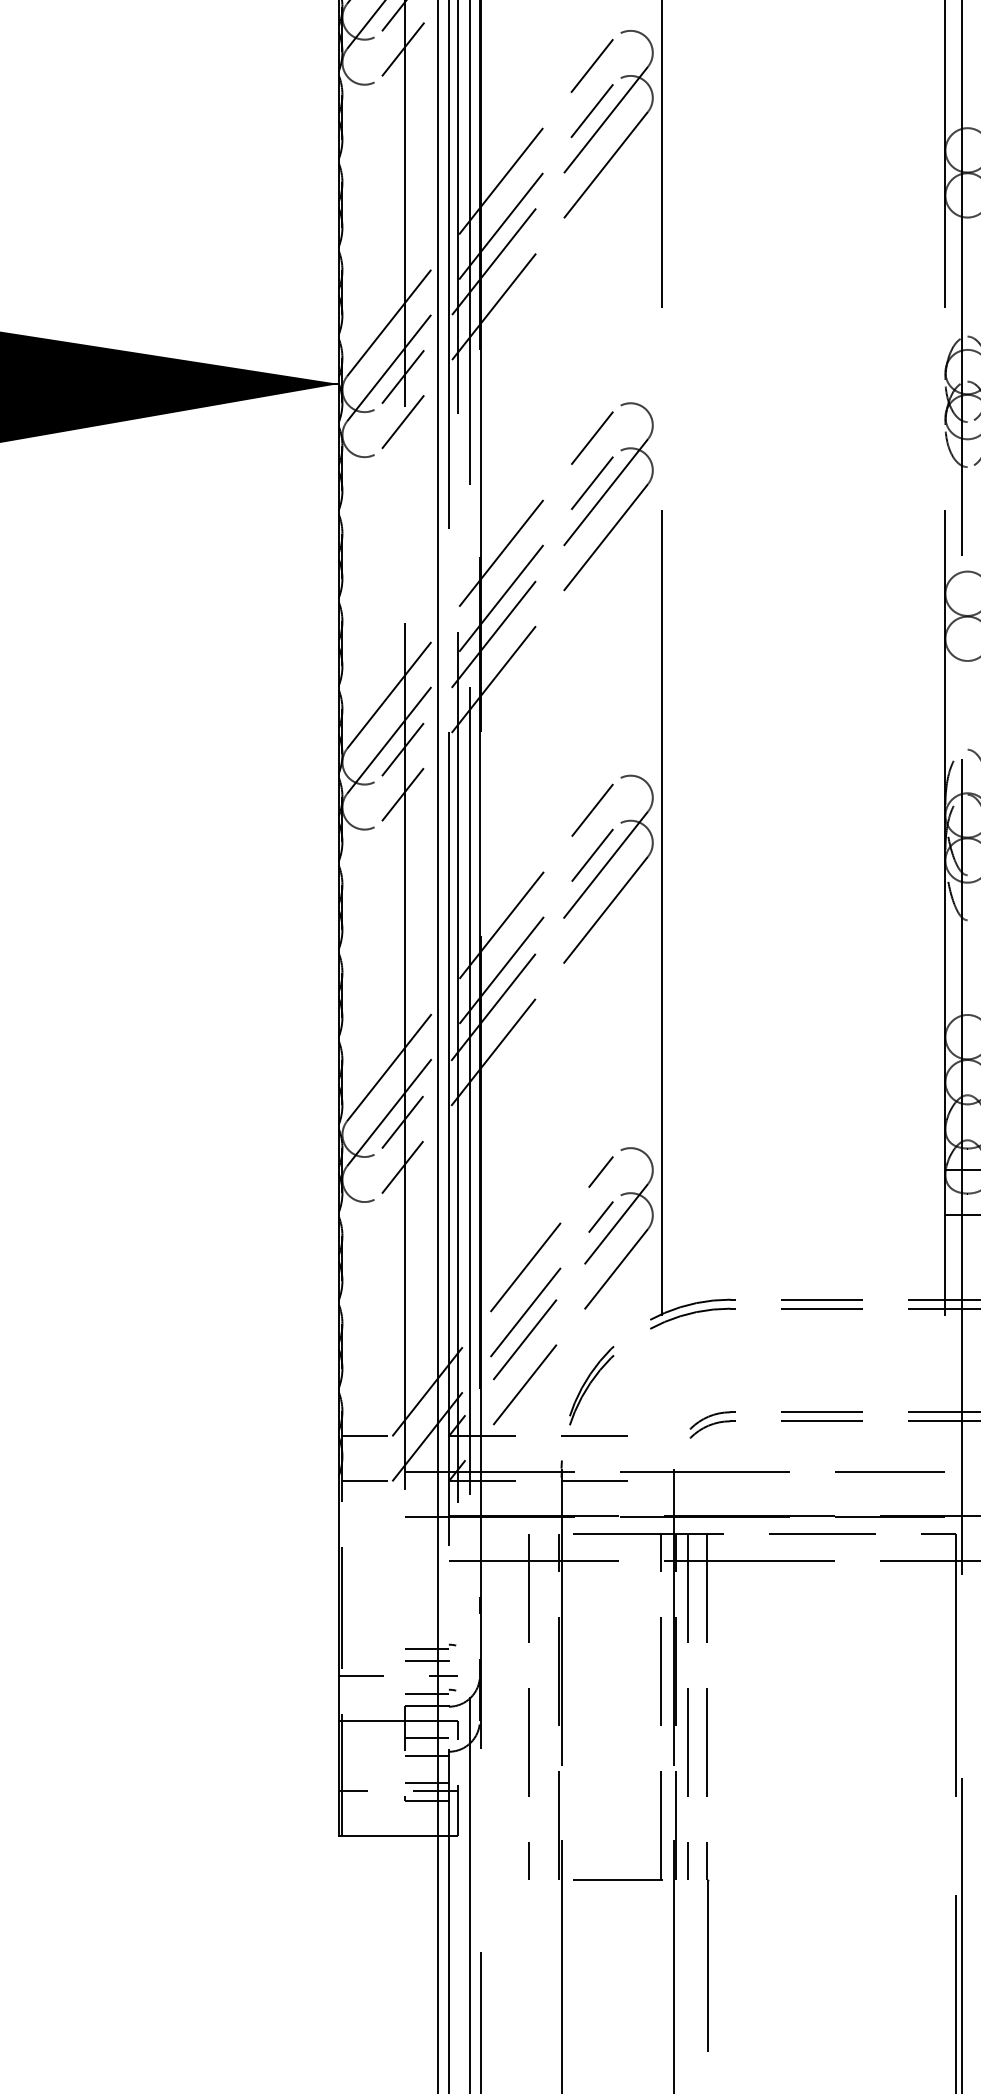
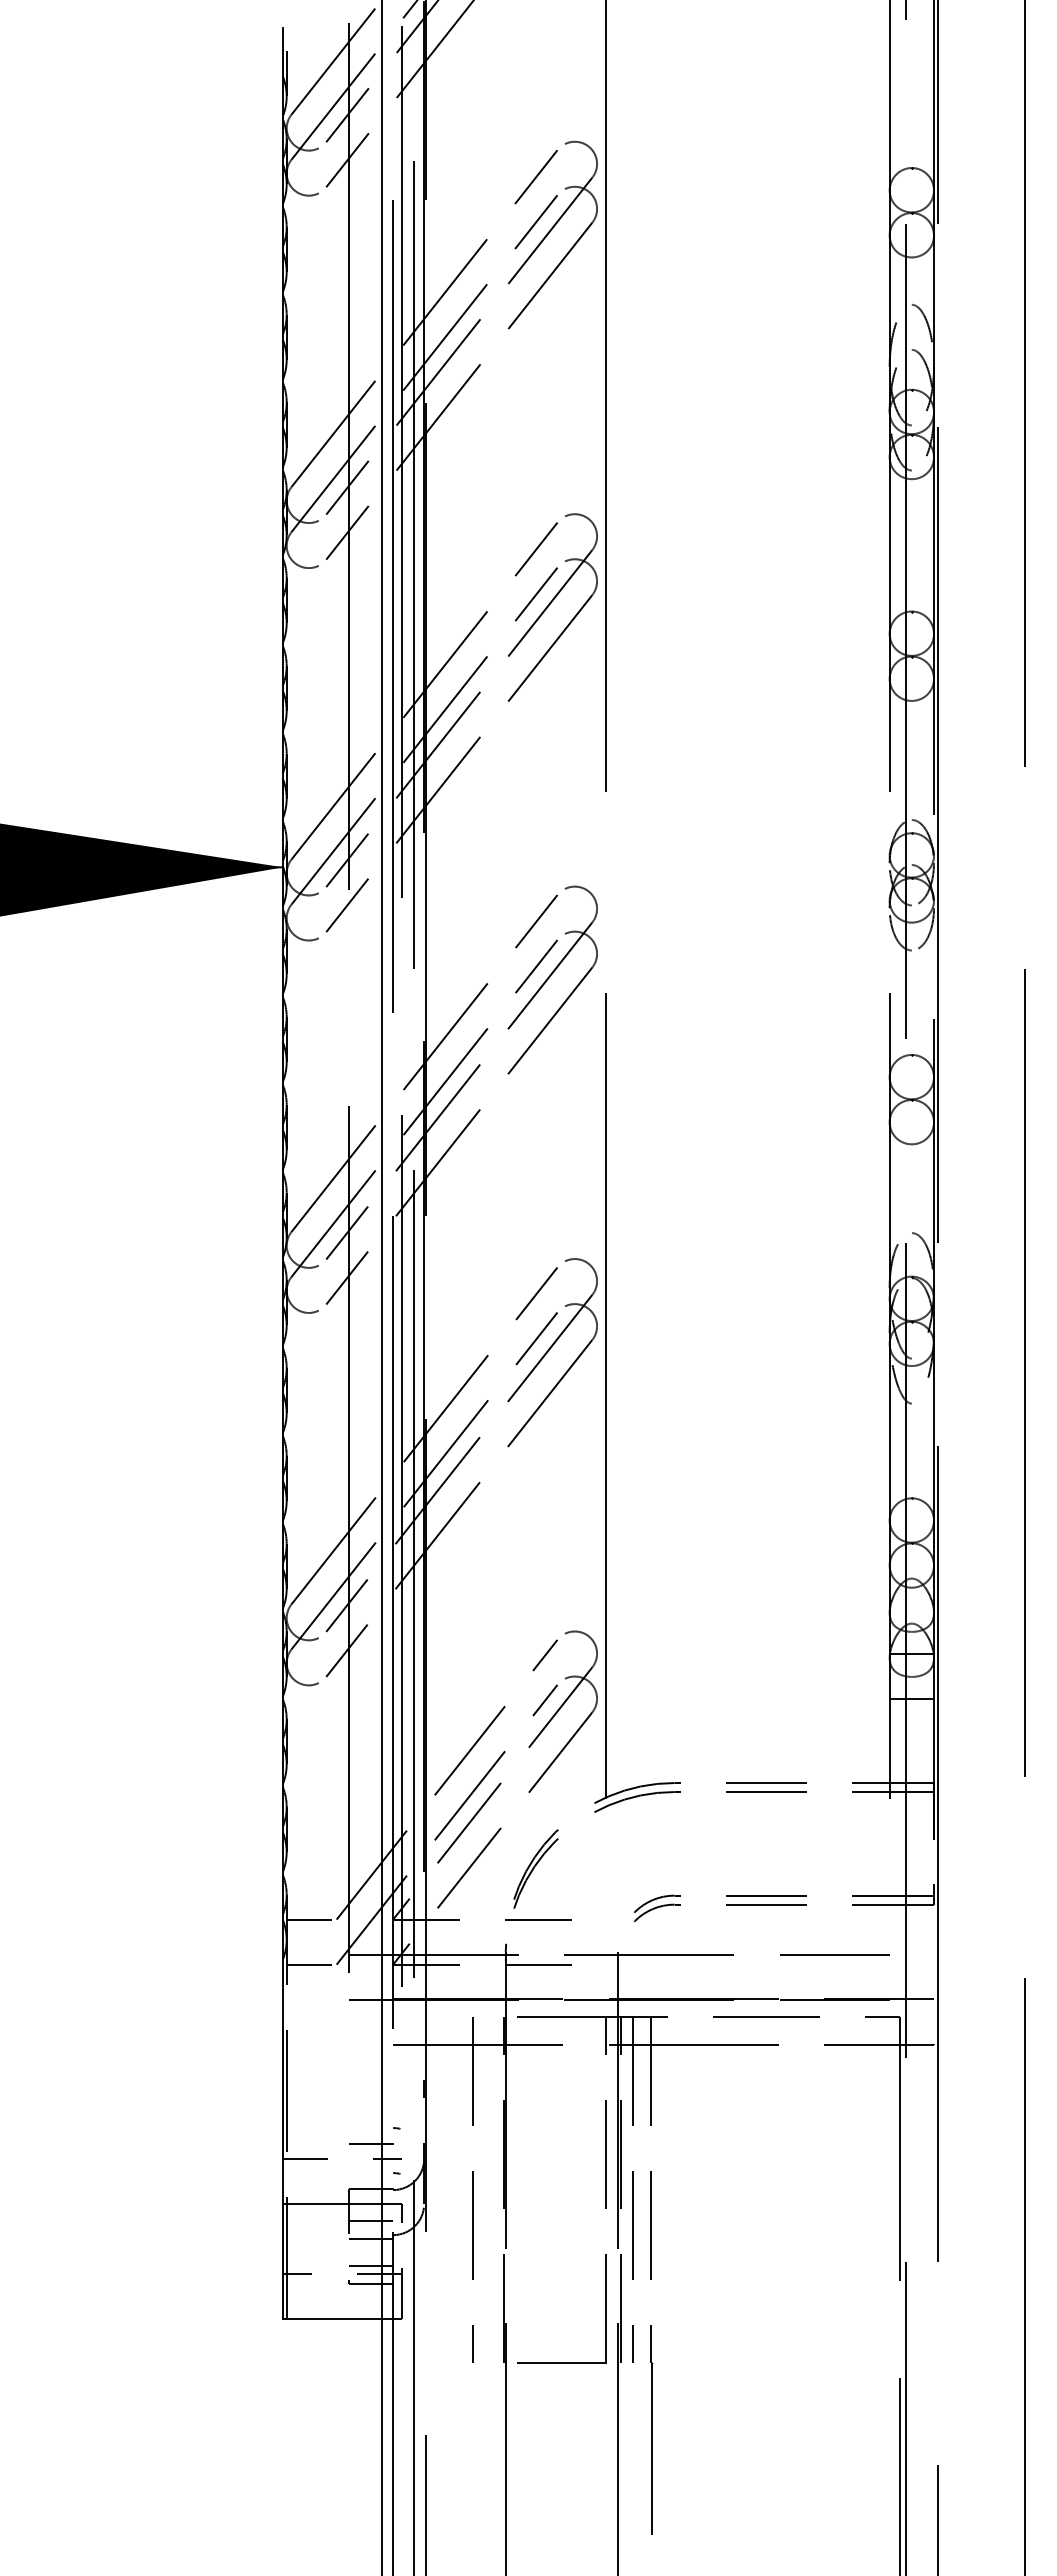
line: (426, 1649) -> (370, 2132), removed
line: (426, 1694) -> (370, 2177), removed

